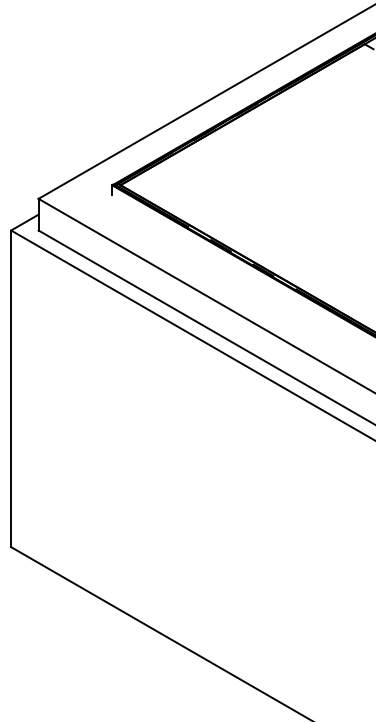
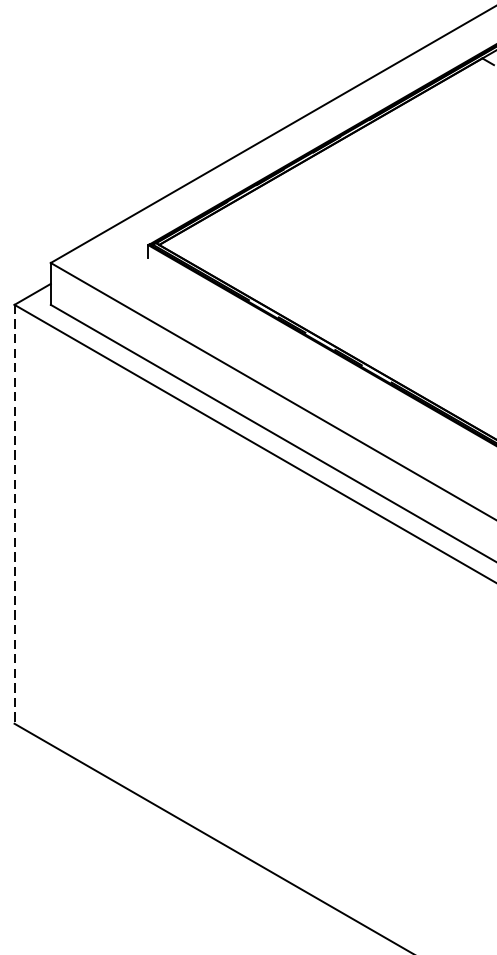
line: (11, 389) -> (14, 515), solid -> dashed

